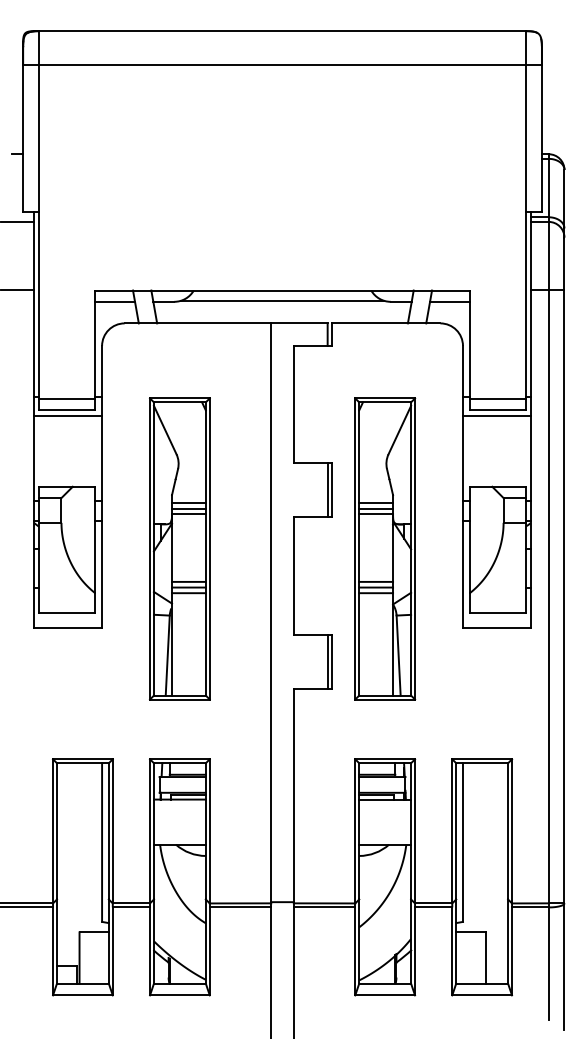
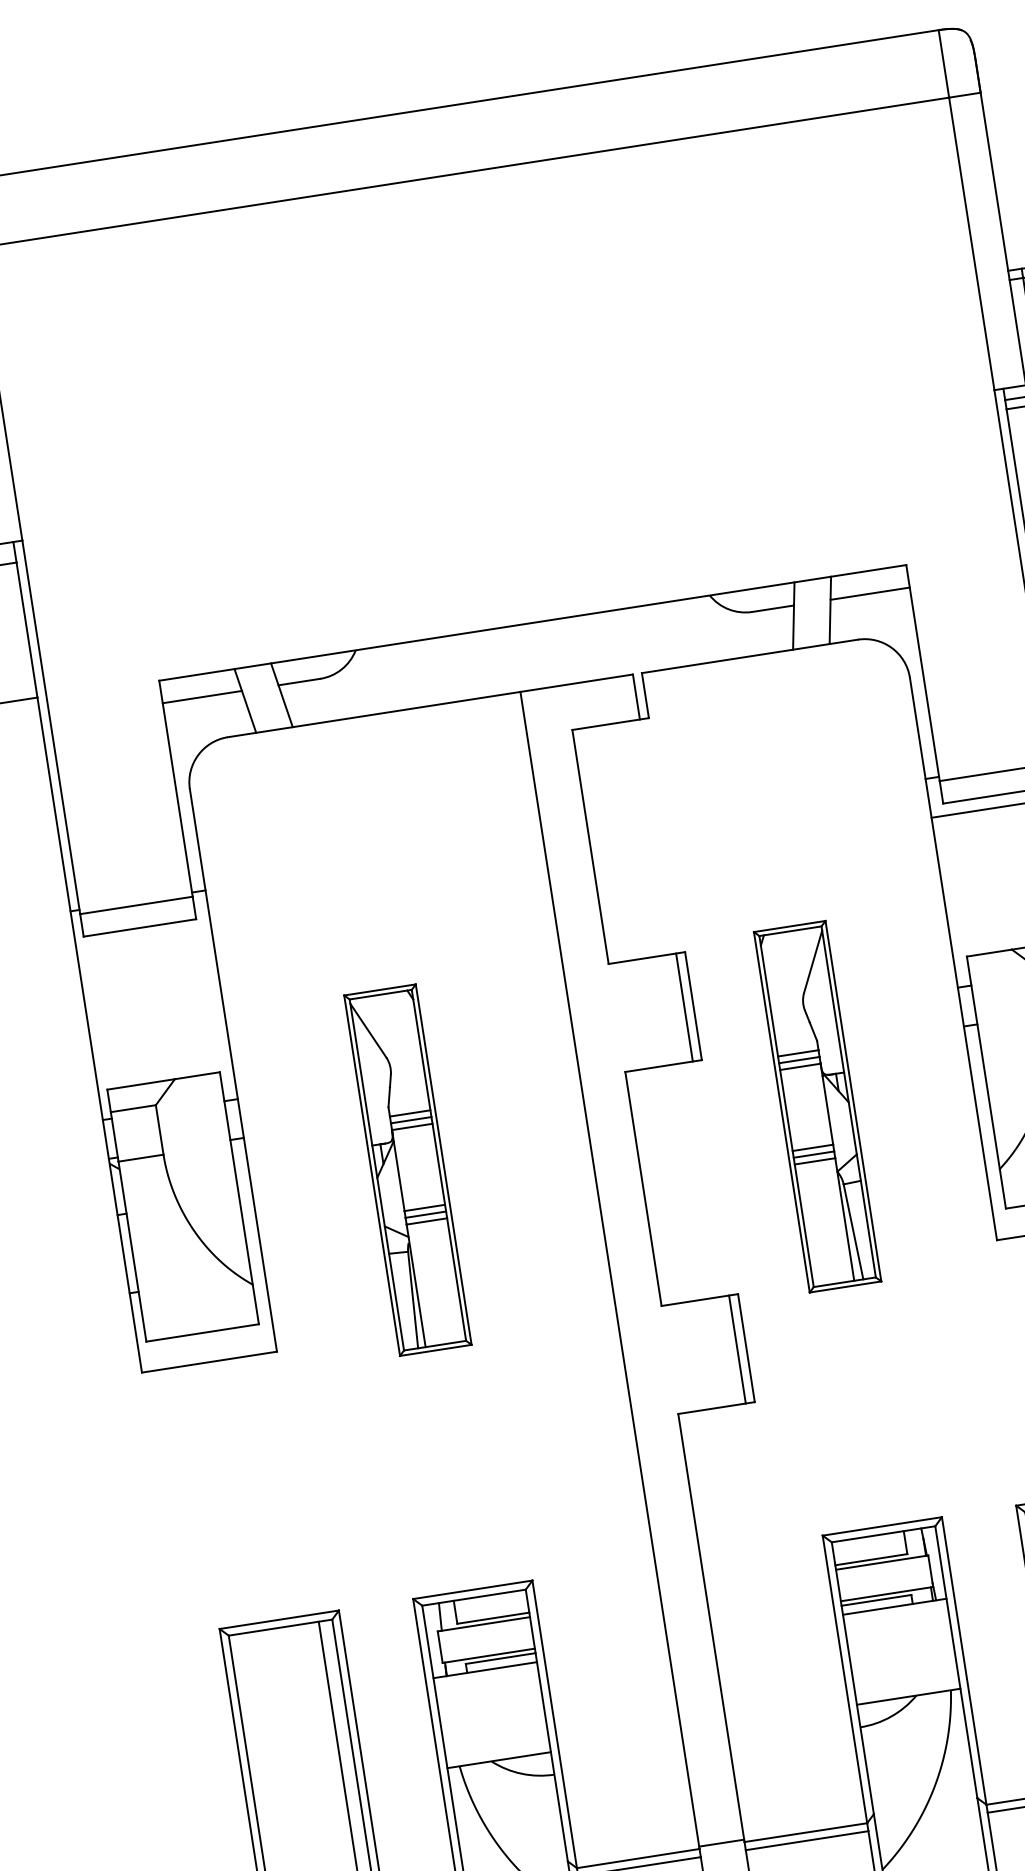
line: (282, 300) -> (535, 642), removed
line: (68, 416) -> (144, 940), removed
part: (179, 548) -> (406, 1169), size x0.6
part: (385, 548) -> (817, 1105), size x0.6

